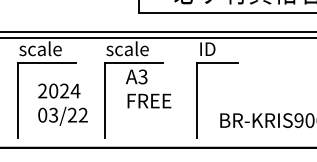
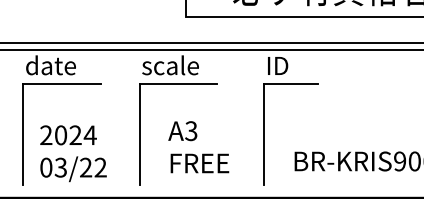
text: (40, 48) -> (54, 65), scale -> date
text: (148, 88) -> (198, 146), moved
text: (62, 104) -> (72, 153), moved

